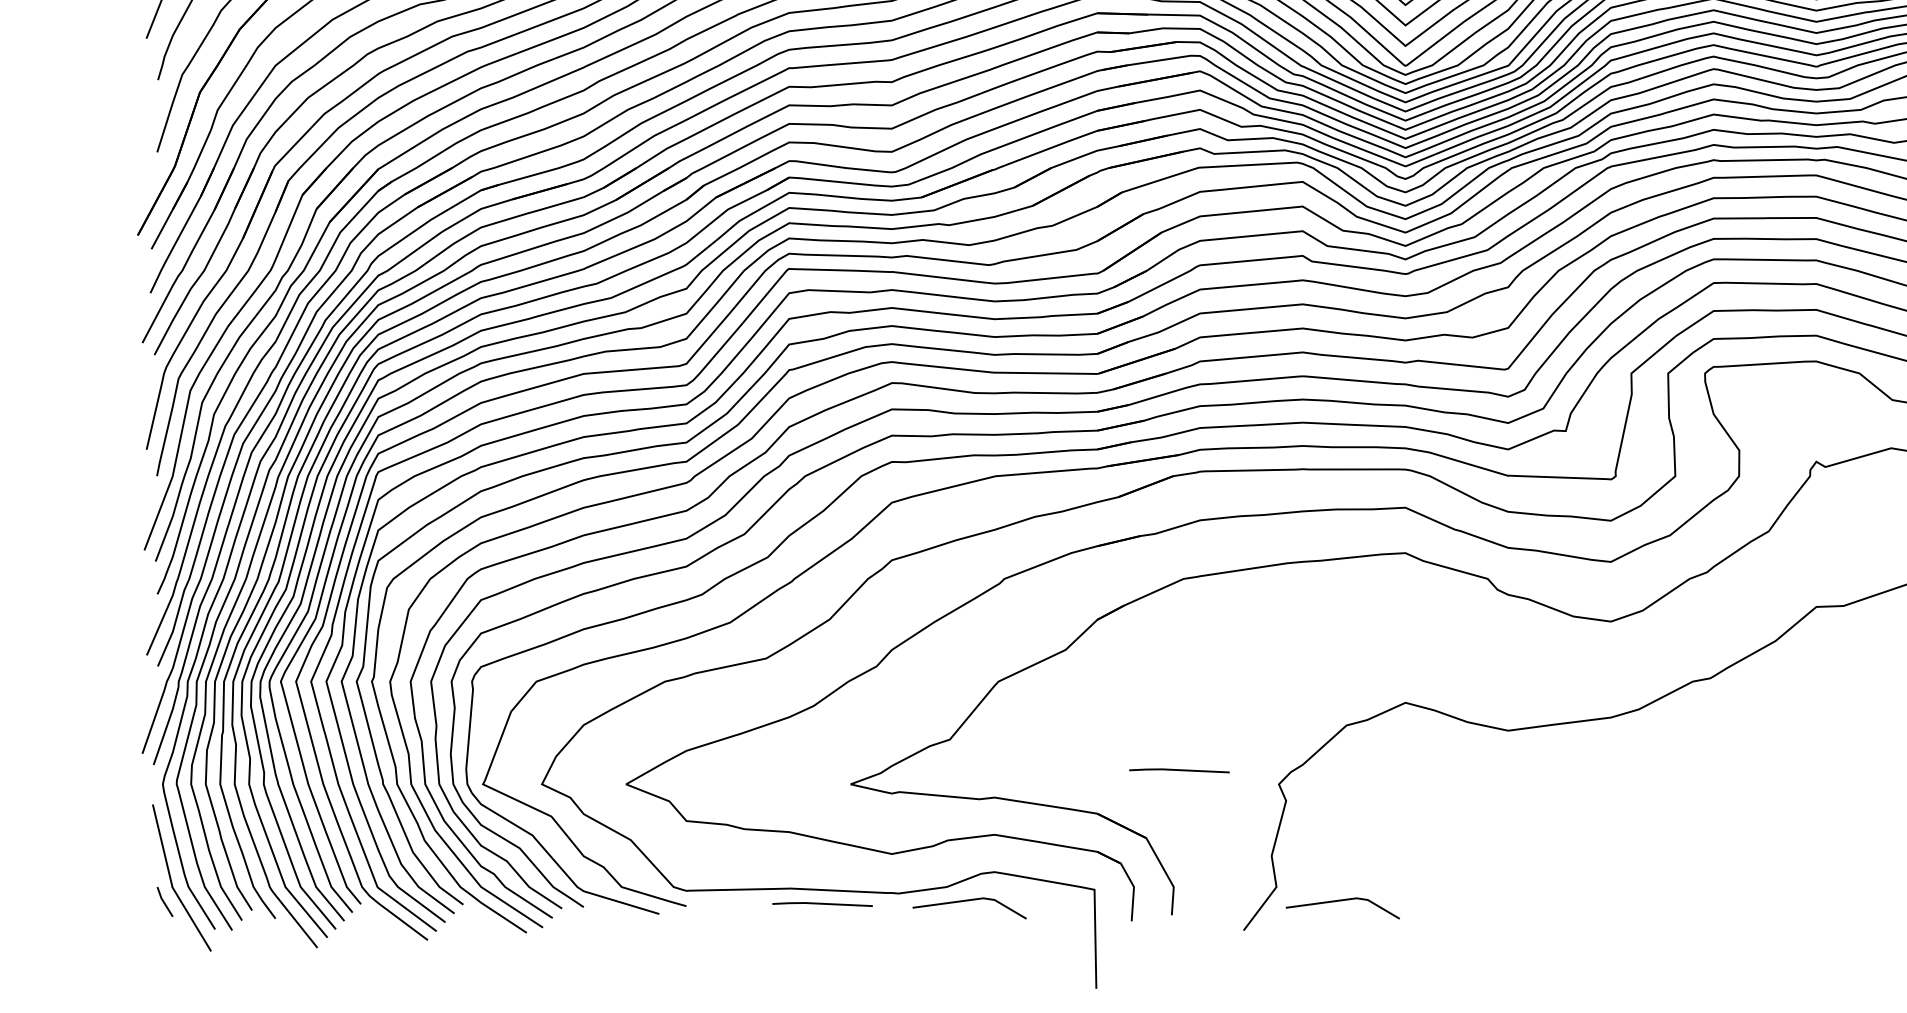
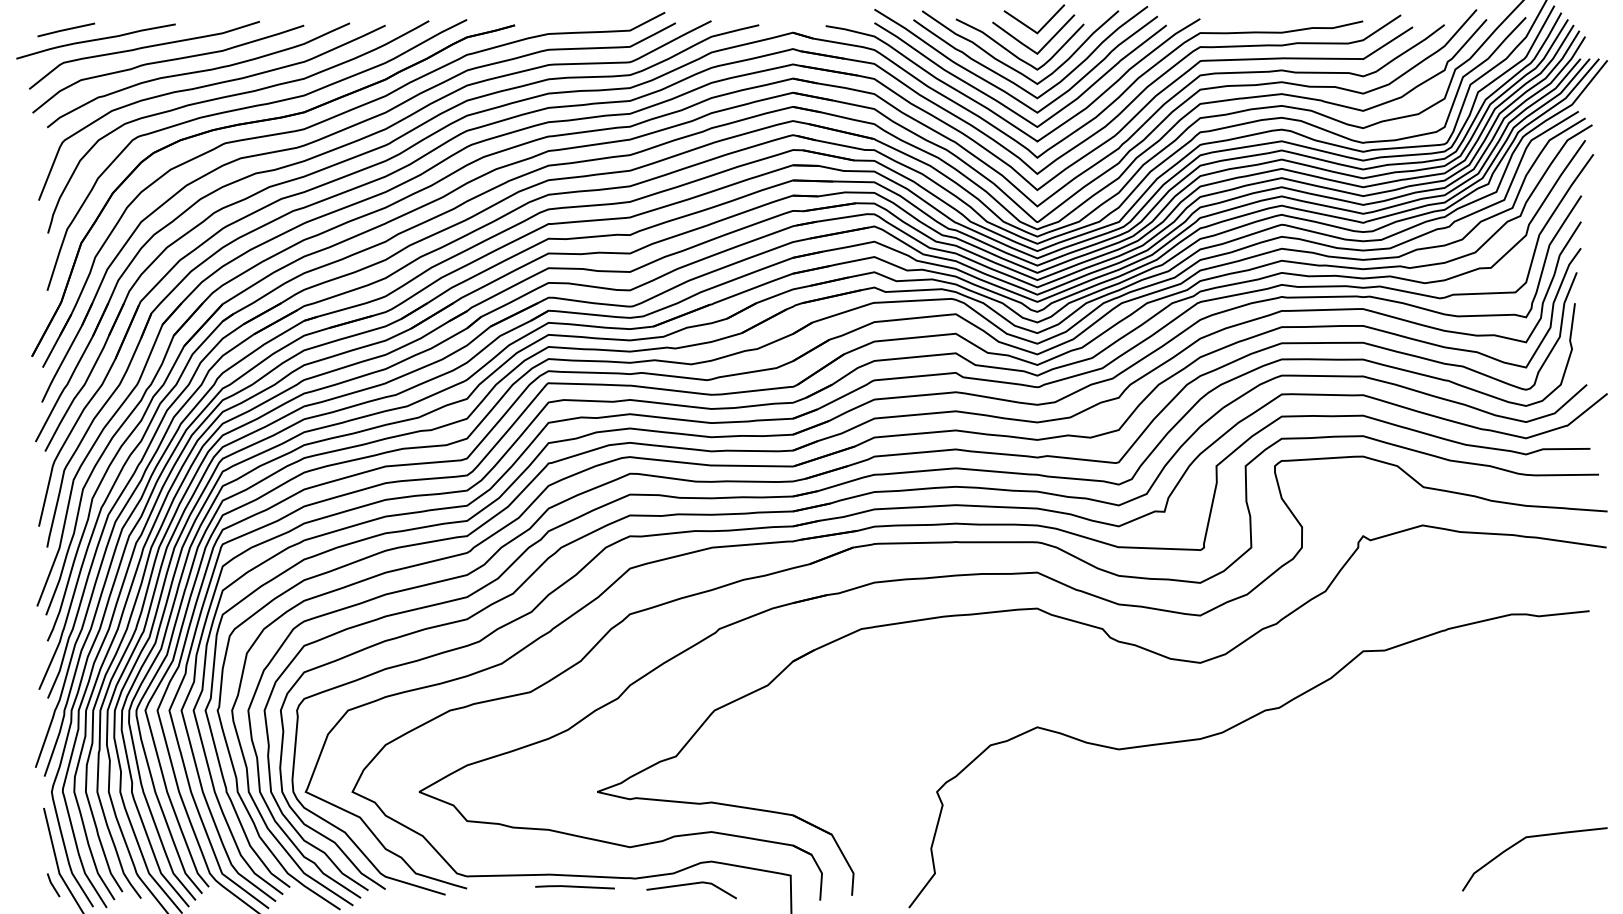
line: (1178, 771) -> (857, 781), removed
line: (1338, 902) -> (984, 885), removed

